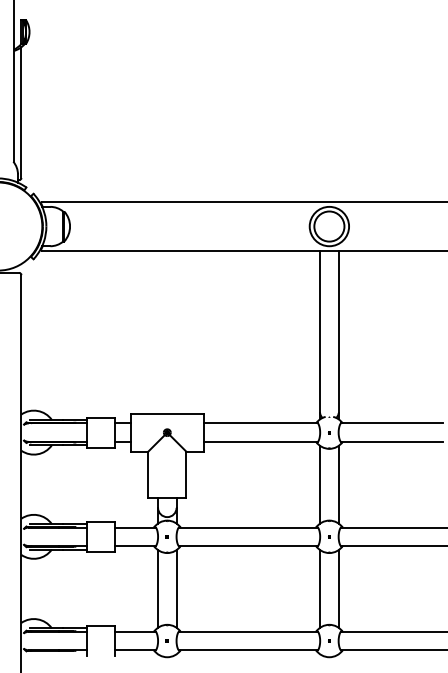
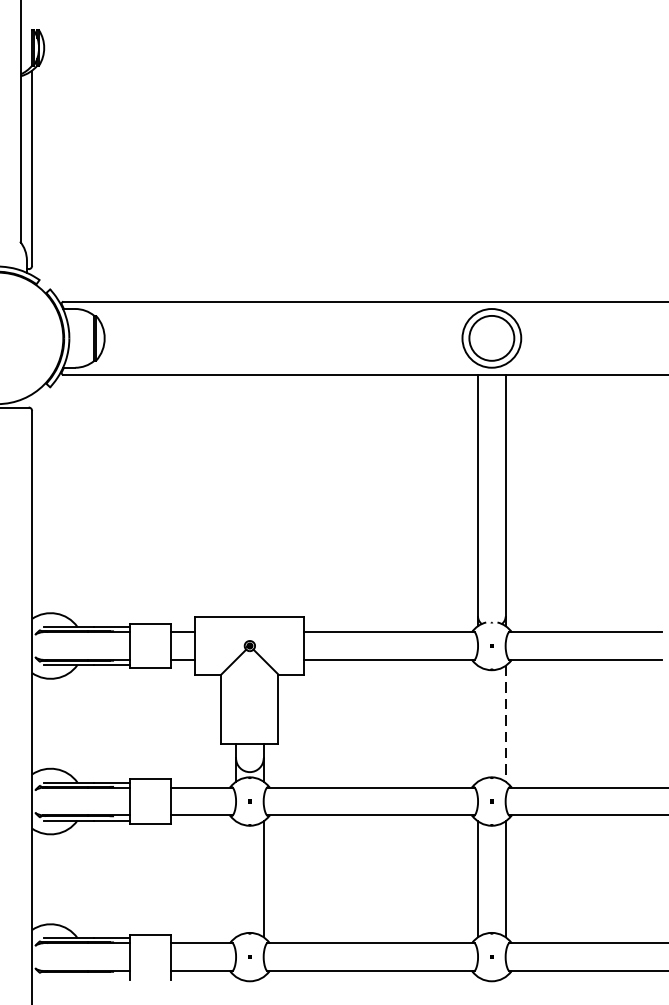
line: (320, 484) -> (478, 723), removed
line: (338, 484) -> (505, 723), solid -> dashed
line: (158, 588) -> (236, 878), removed

